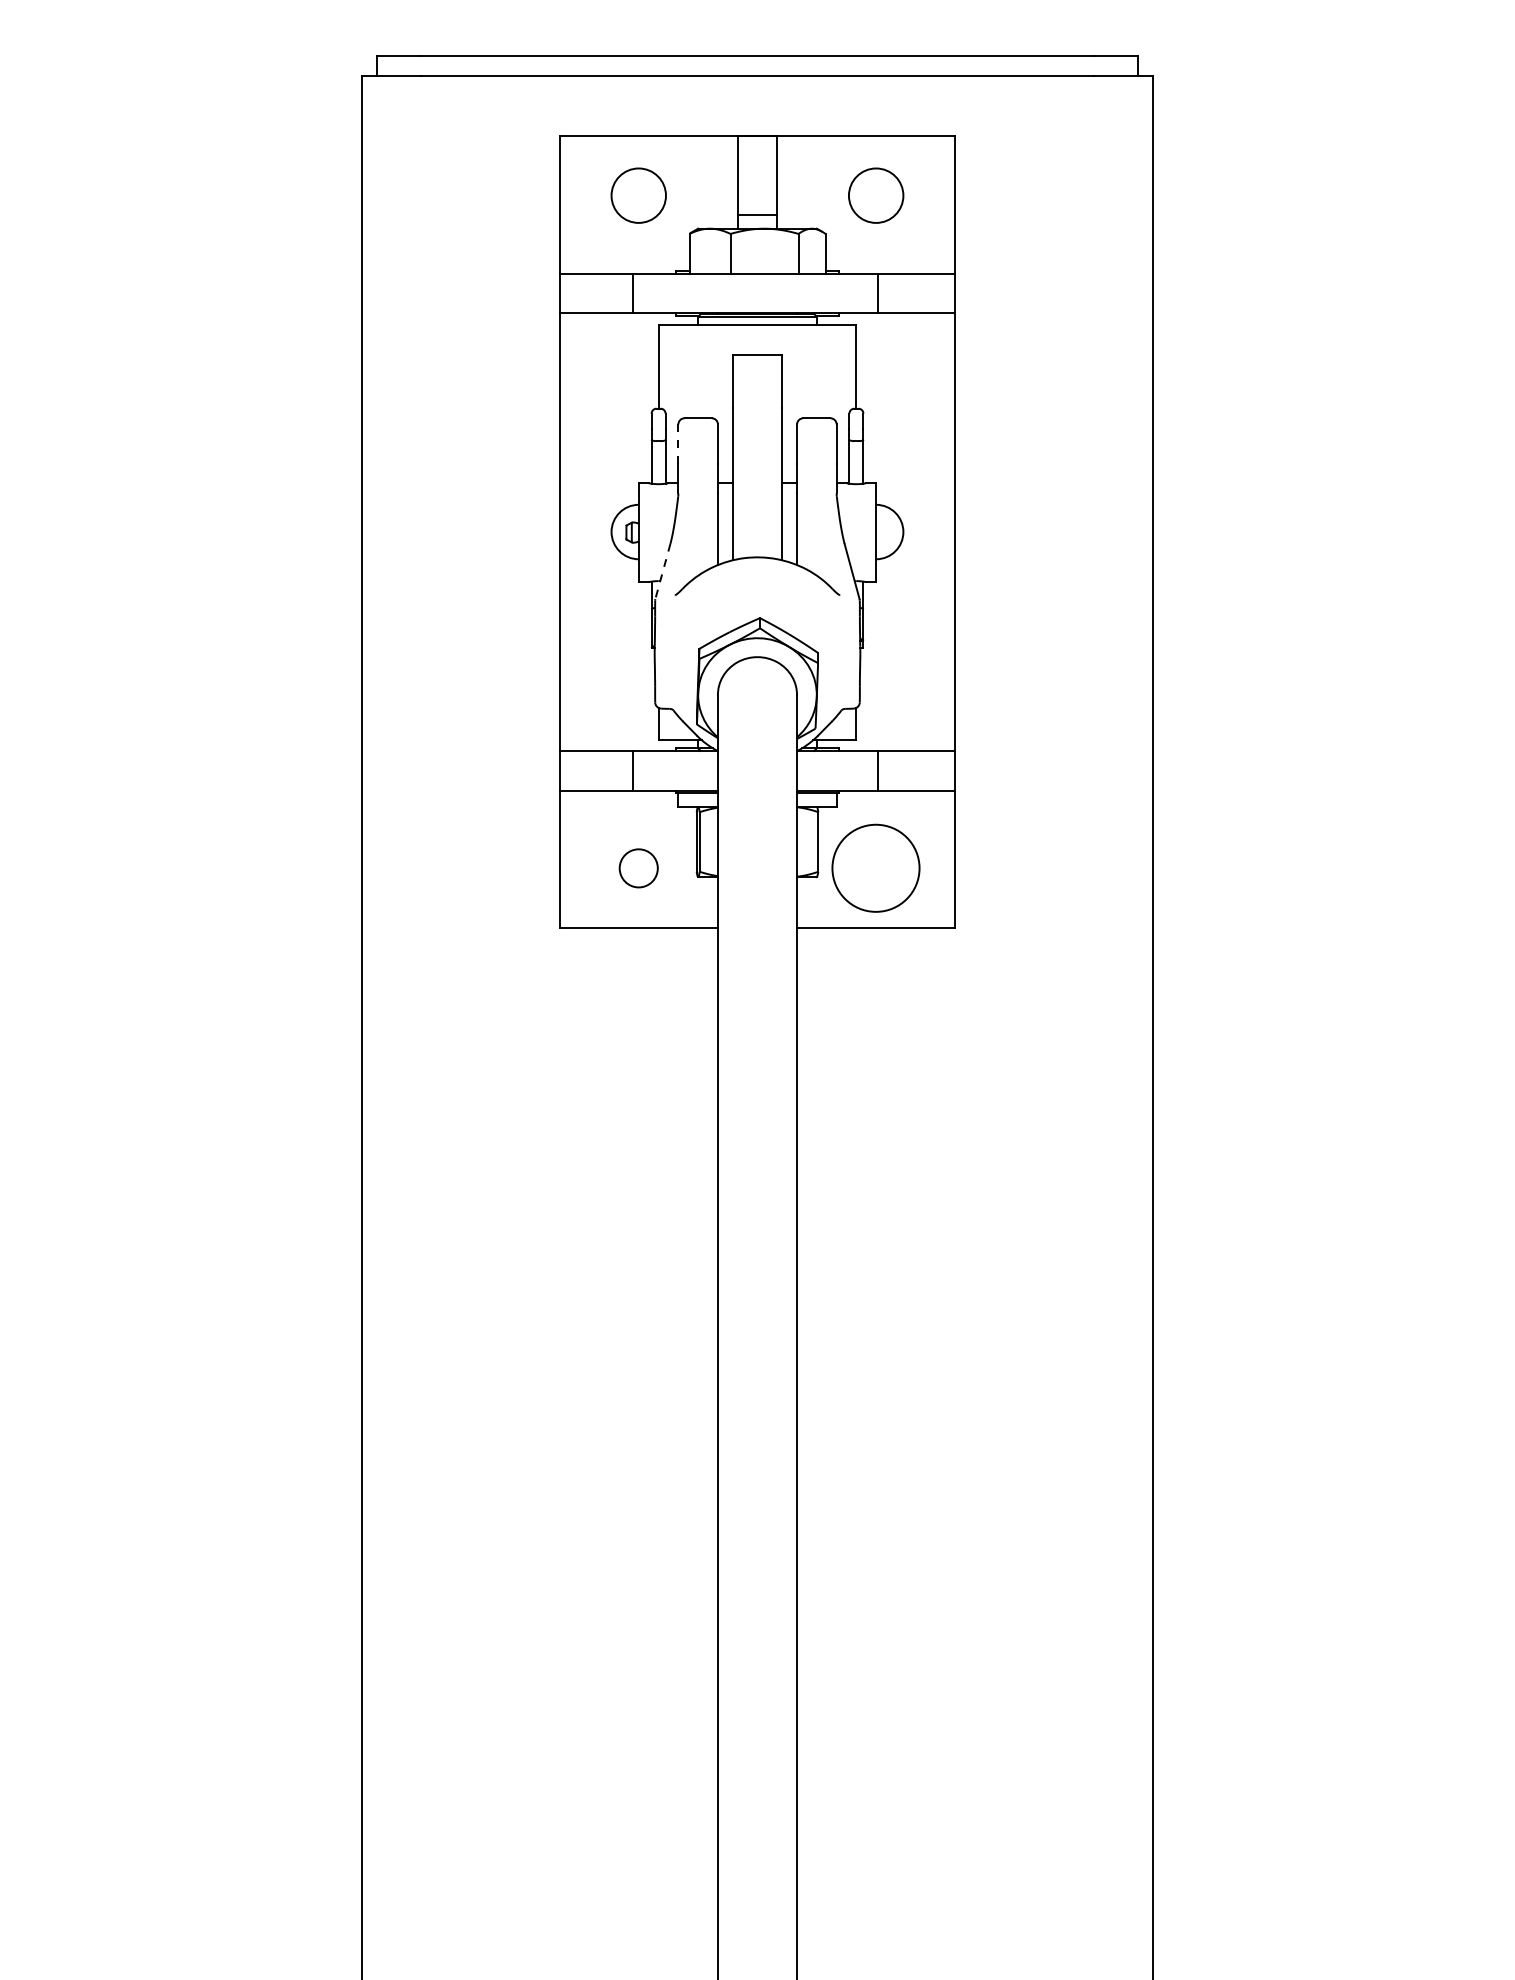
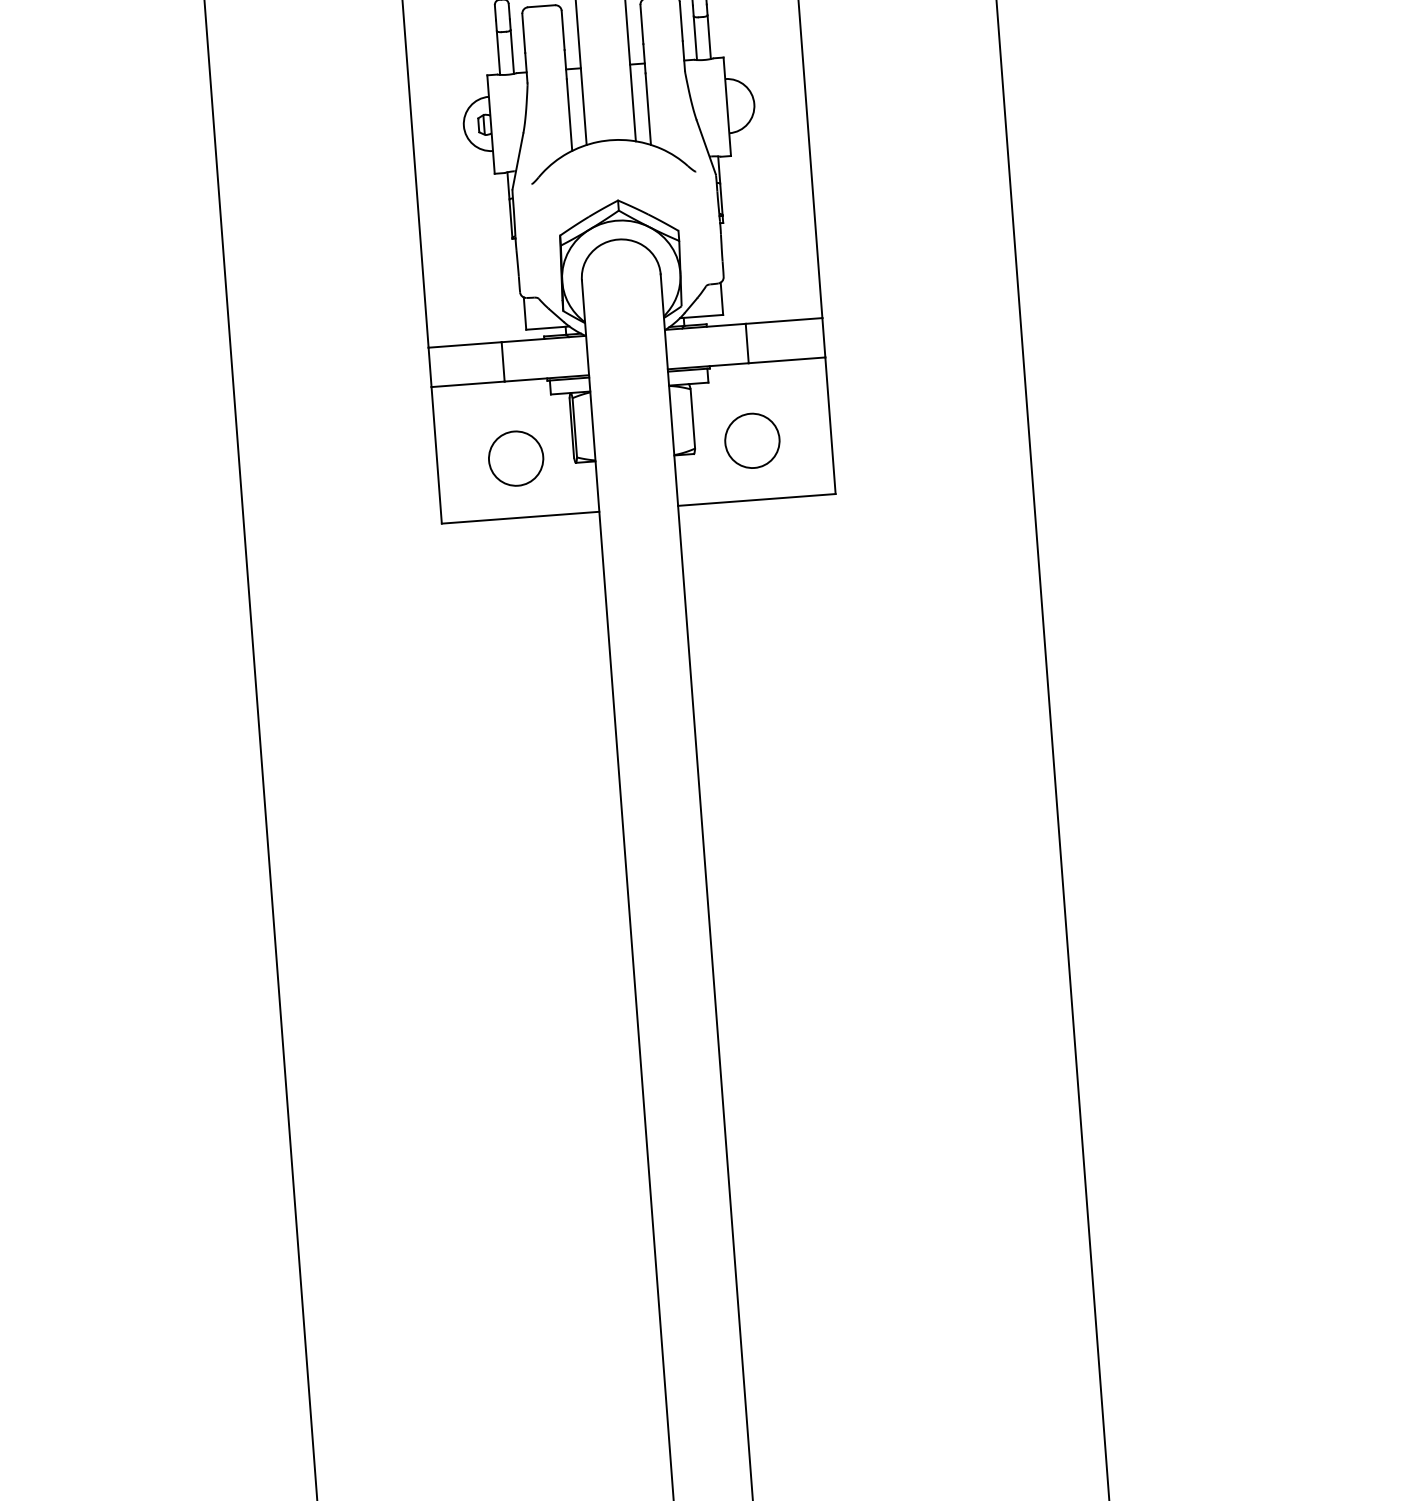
line: (678, 444) -> (523, 33), dashed -> solid
line: (662, 571) -> (517, 161), dashed -> solid
circle: (638, 868) -> (515, 458), size x1.43
circle: (876, 868) -> (752, 440), size x0.62

